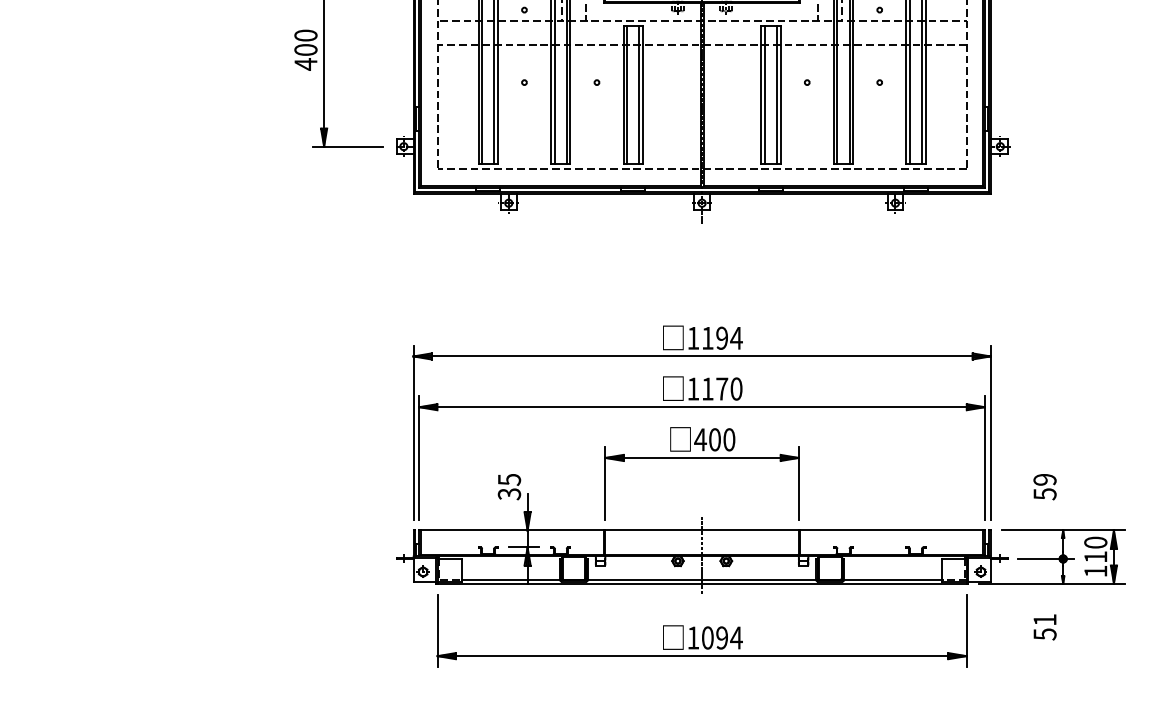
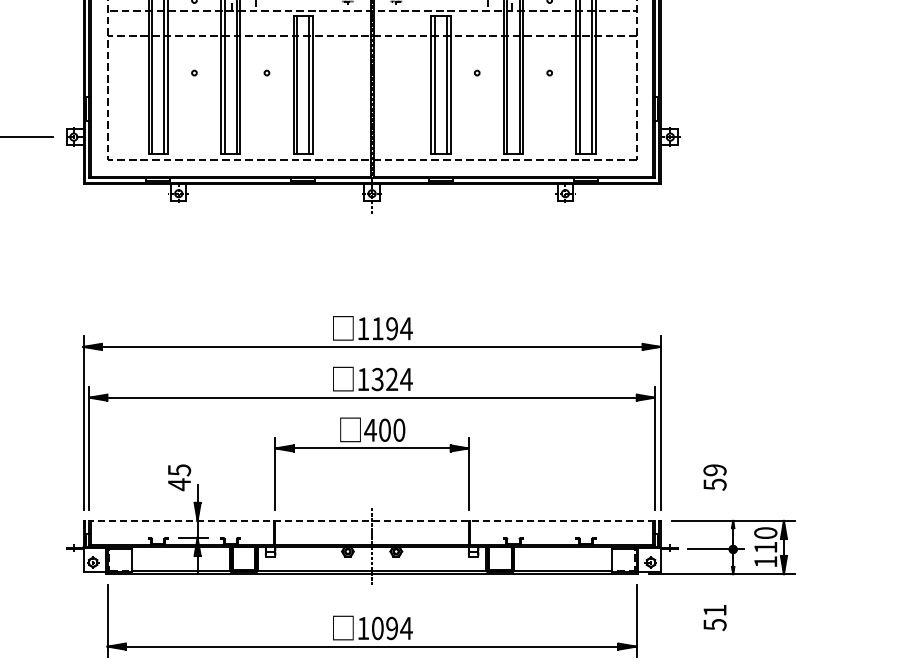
text: (721, 388) -> (391, 378), 1170 -> 1324
text: (509, 493) -> (179, 483), 35 -> 45
line: (702, 530) -> (372, 520), solid -> dashed

